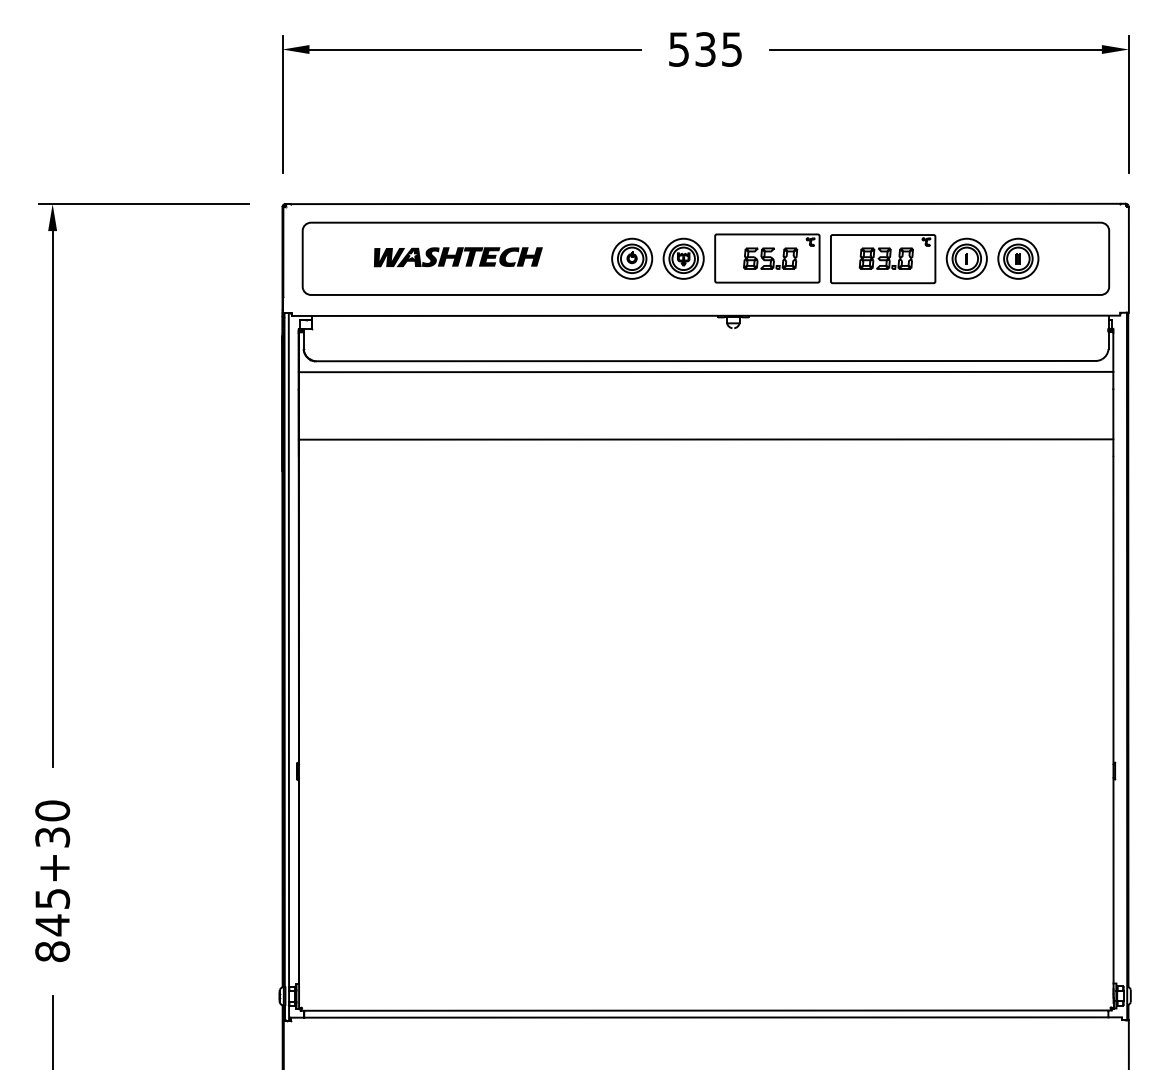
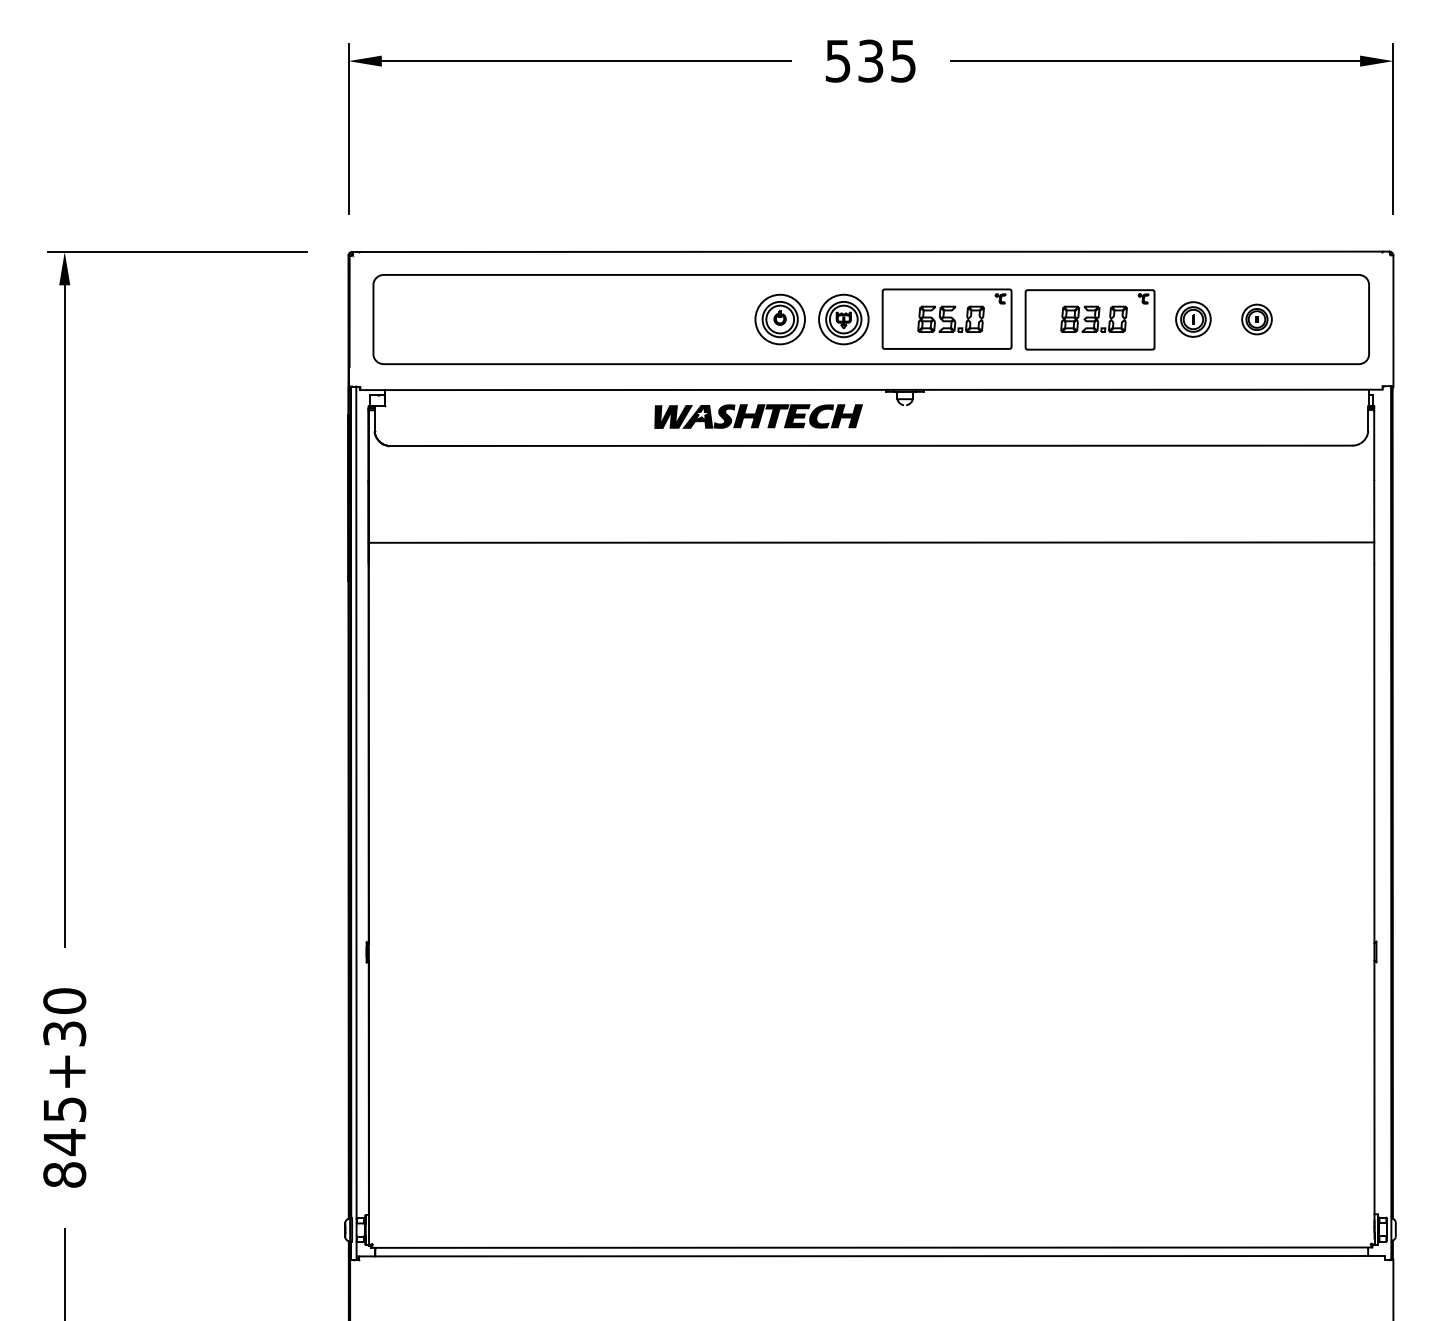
part: (458, 257) -> (758, 416), moved
part: (966, 258) -> (1193, 319), size x0.7
part: (1017, 258) -> (1256, 319), size x0.6
line: (706, 372) -> (871, 459), removed

